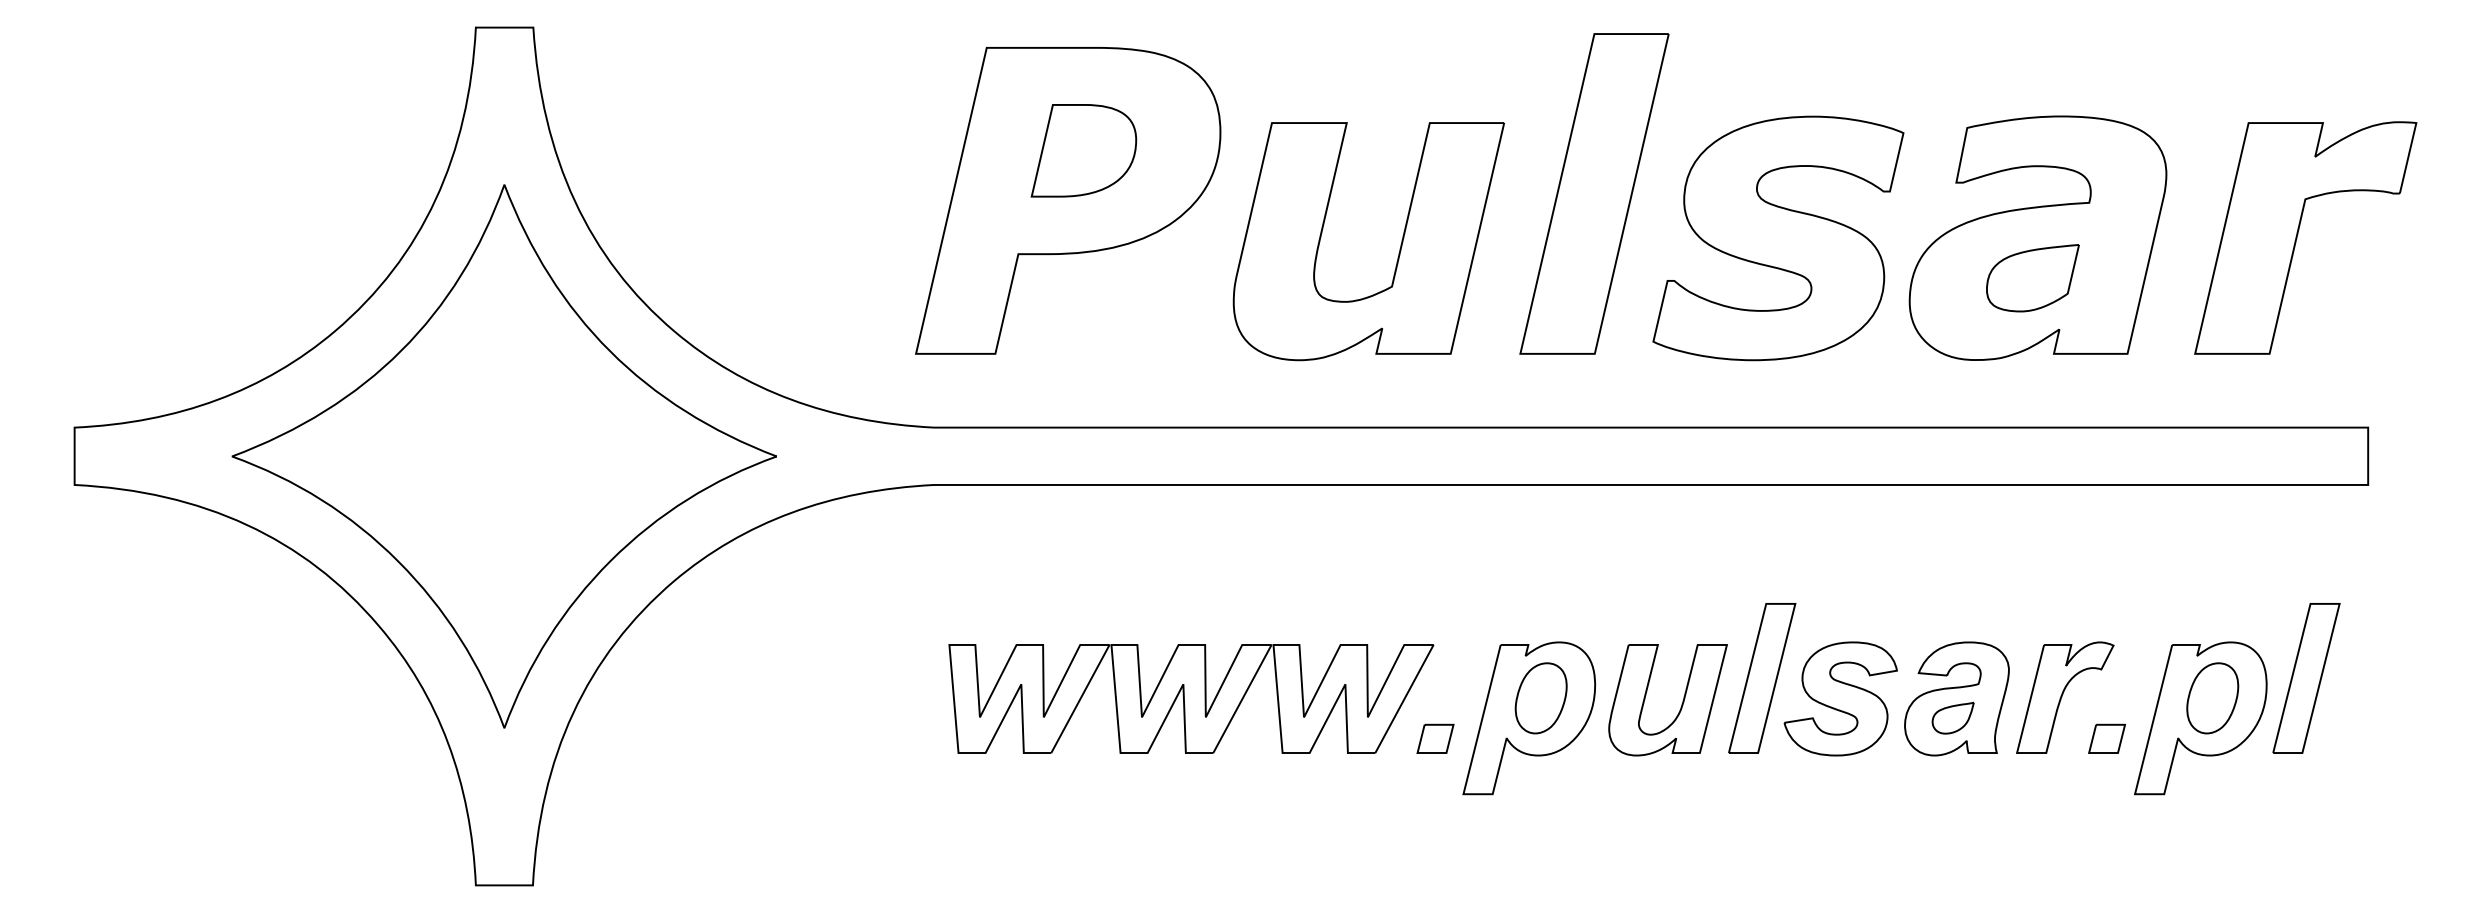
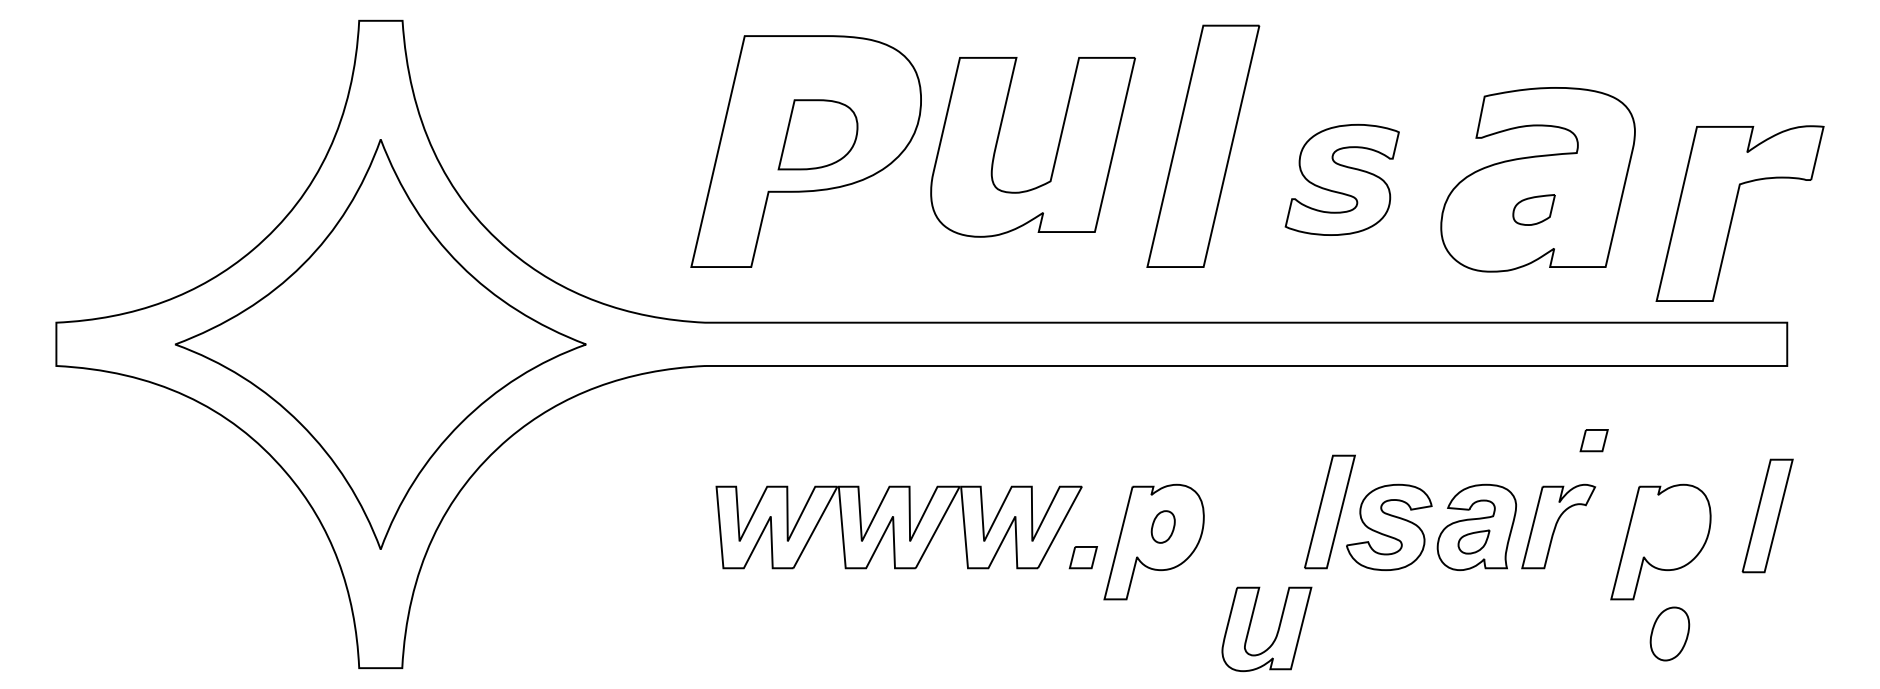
part: (1083, 150) -> (817, 134), moved
part: (1778, 237) -> (1342, 179), size x0.6
part: (2304, 237) -> (1739, 213), moved
part: (1398, 251) -> (1055, 154), moved
part: (2031, 277) -> (1533, 209), size x0.6
part: (2306, 677) -> (1767, 515), moved
part: (1541, 697) -> (1163, 526), size x0.6
part: (2212, 697) -> (1669, 633), moved
part: (1680, 705) -> (1276, 633), moved
part: (2106, 738) -> (1593, 440), moved

